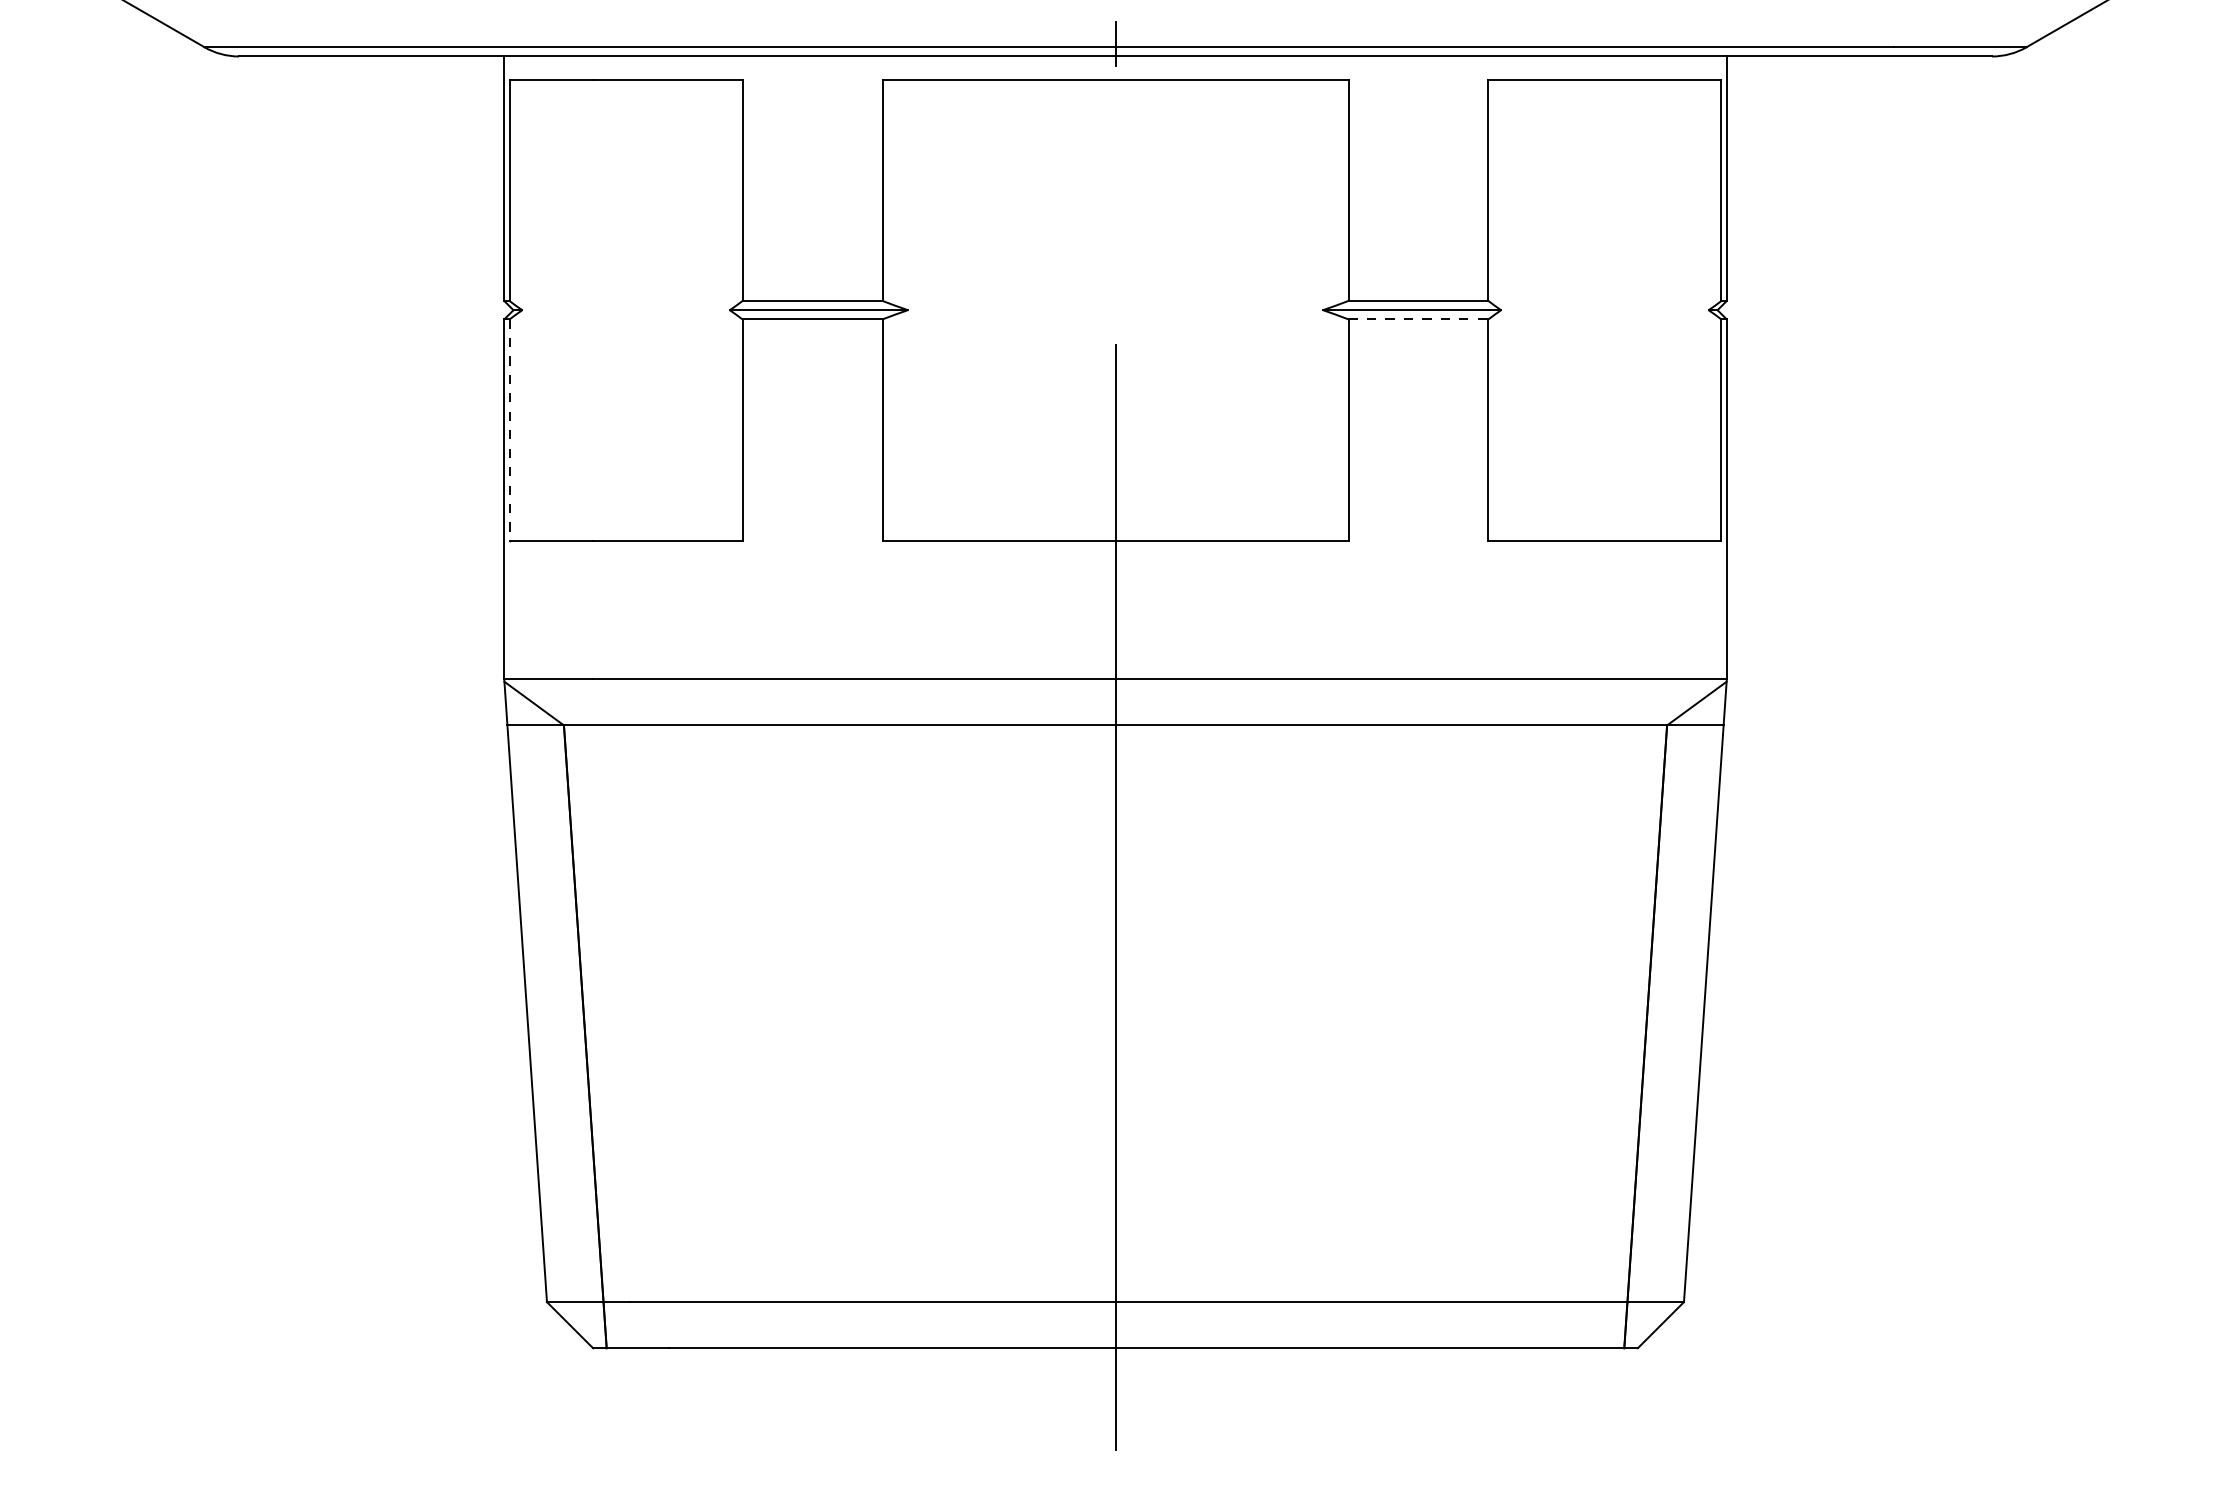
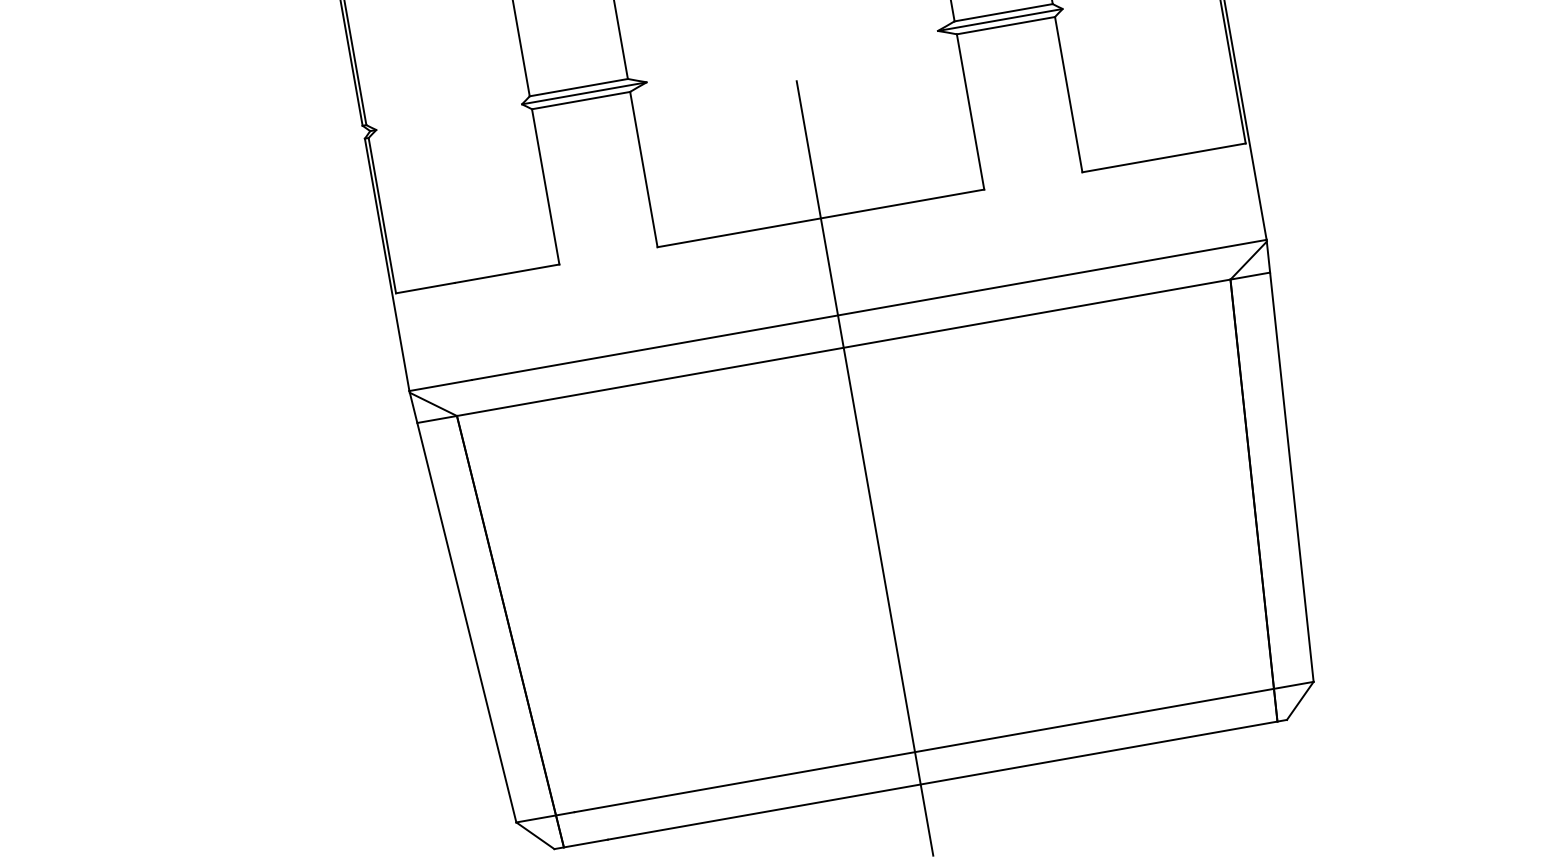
line: (1418, 319) -> (1005, 25), dashed -> solid
line: (509, 430) -> (382, 215), dashed -> solid

